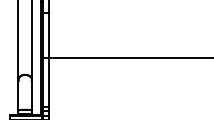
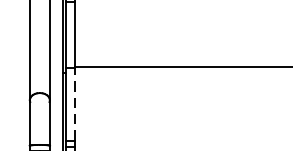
line: (48, 82) -> (74, 104), solid -> dashed

